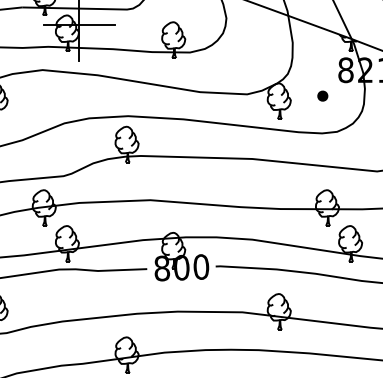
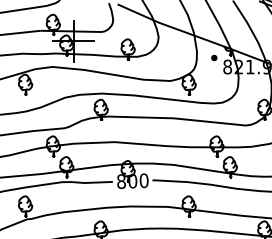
part: (323, 95) -> (214, 57), moved

